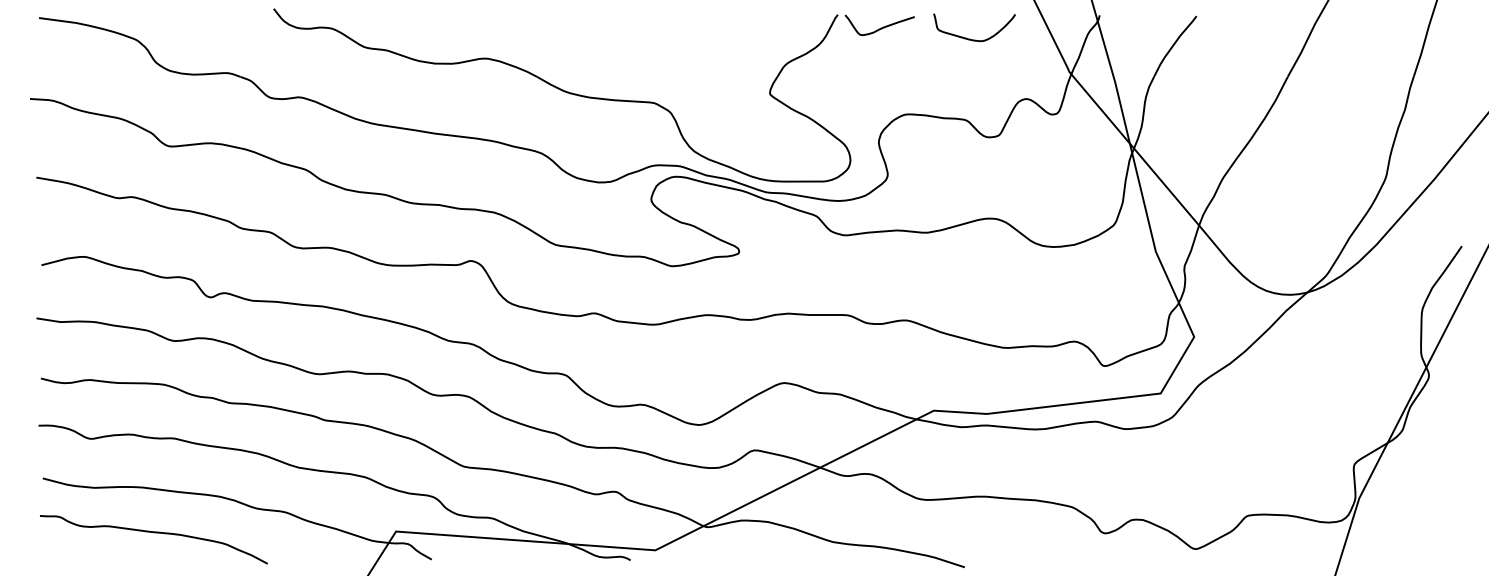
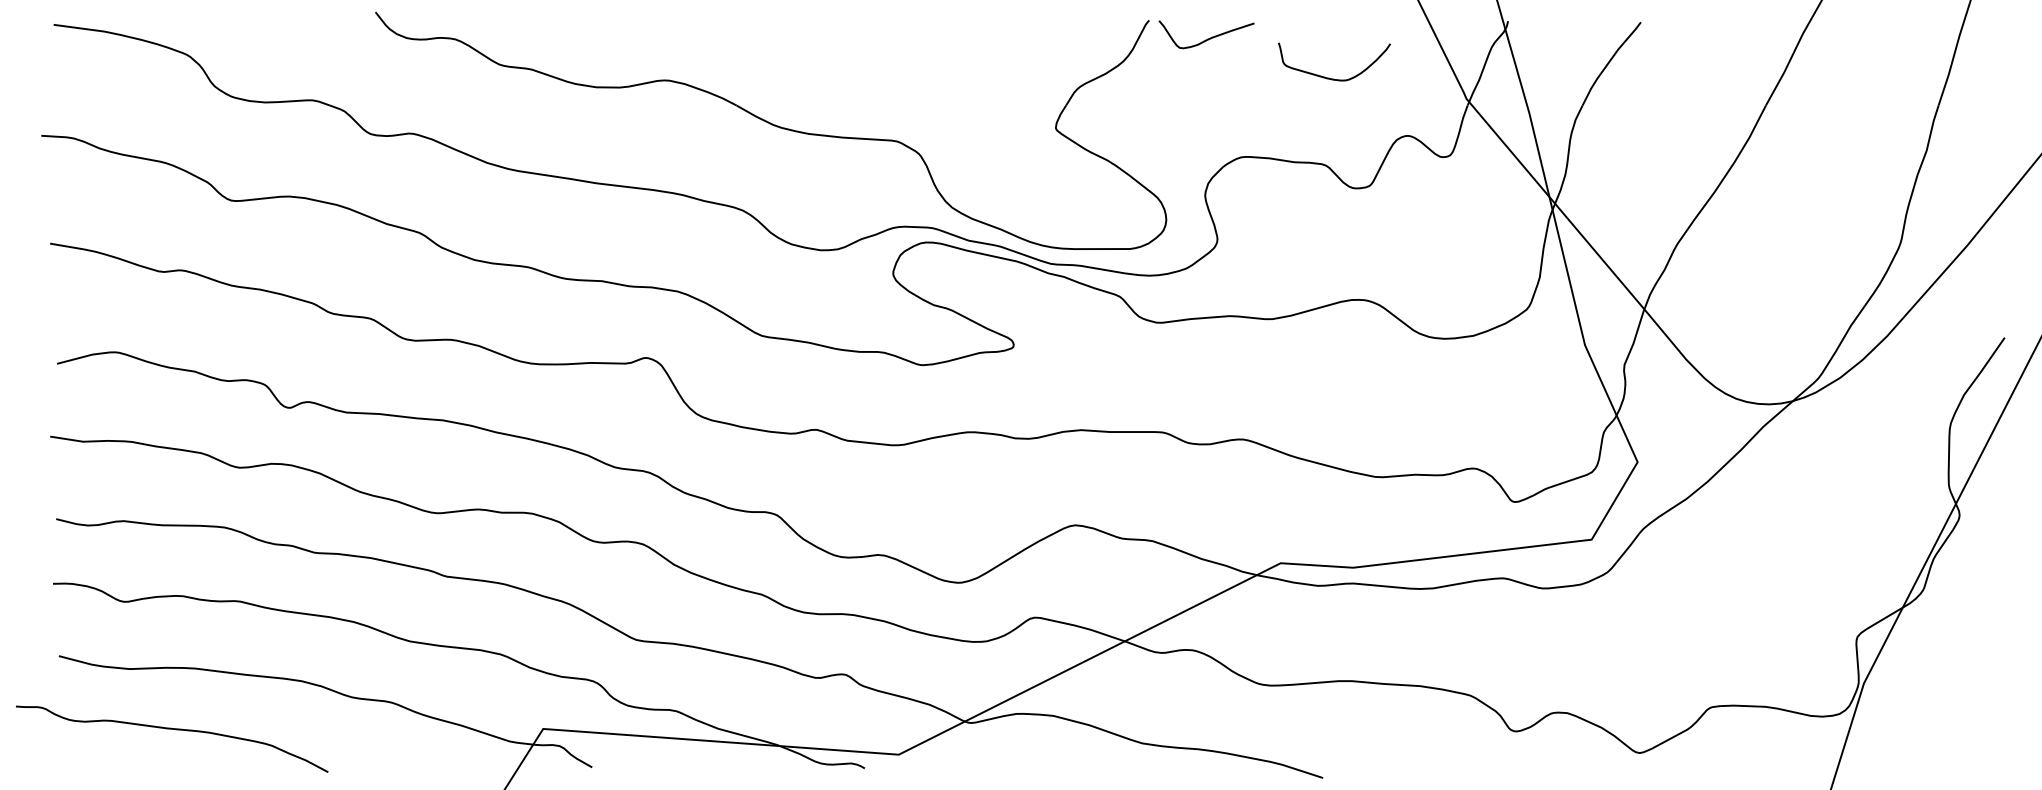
curve: (970, 38) -> (1329, 77), moved
curve: (156, 533) -> (175, 730), moved

